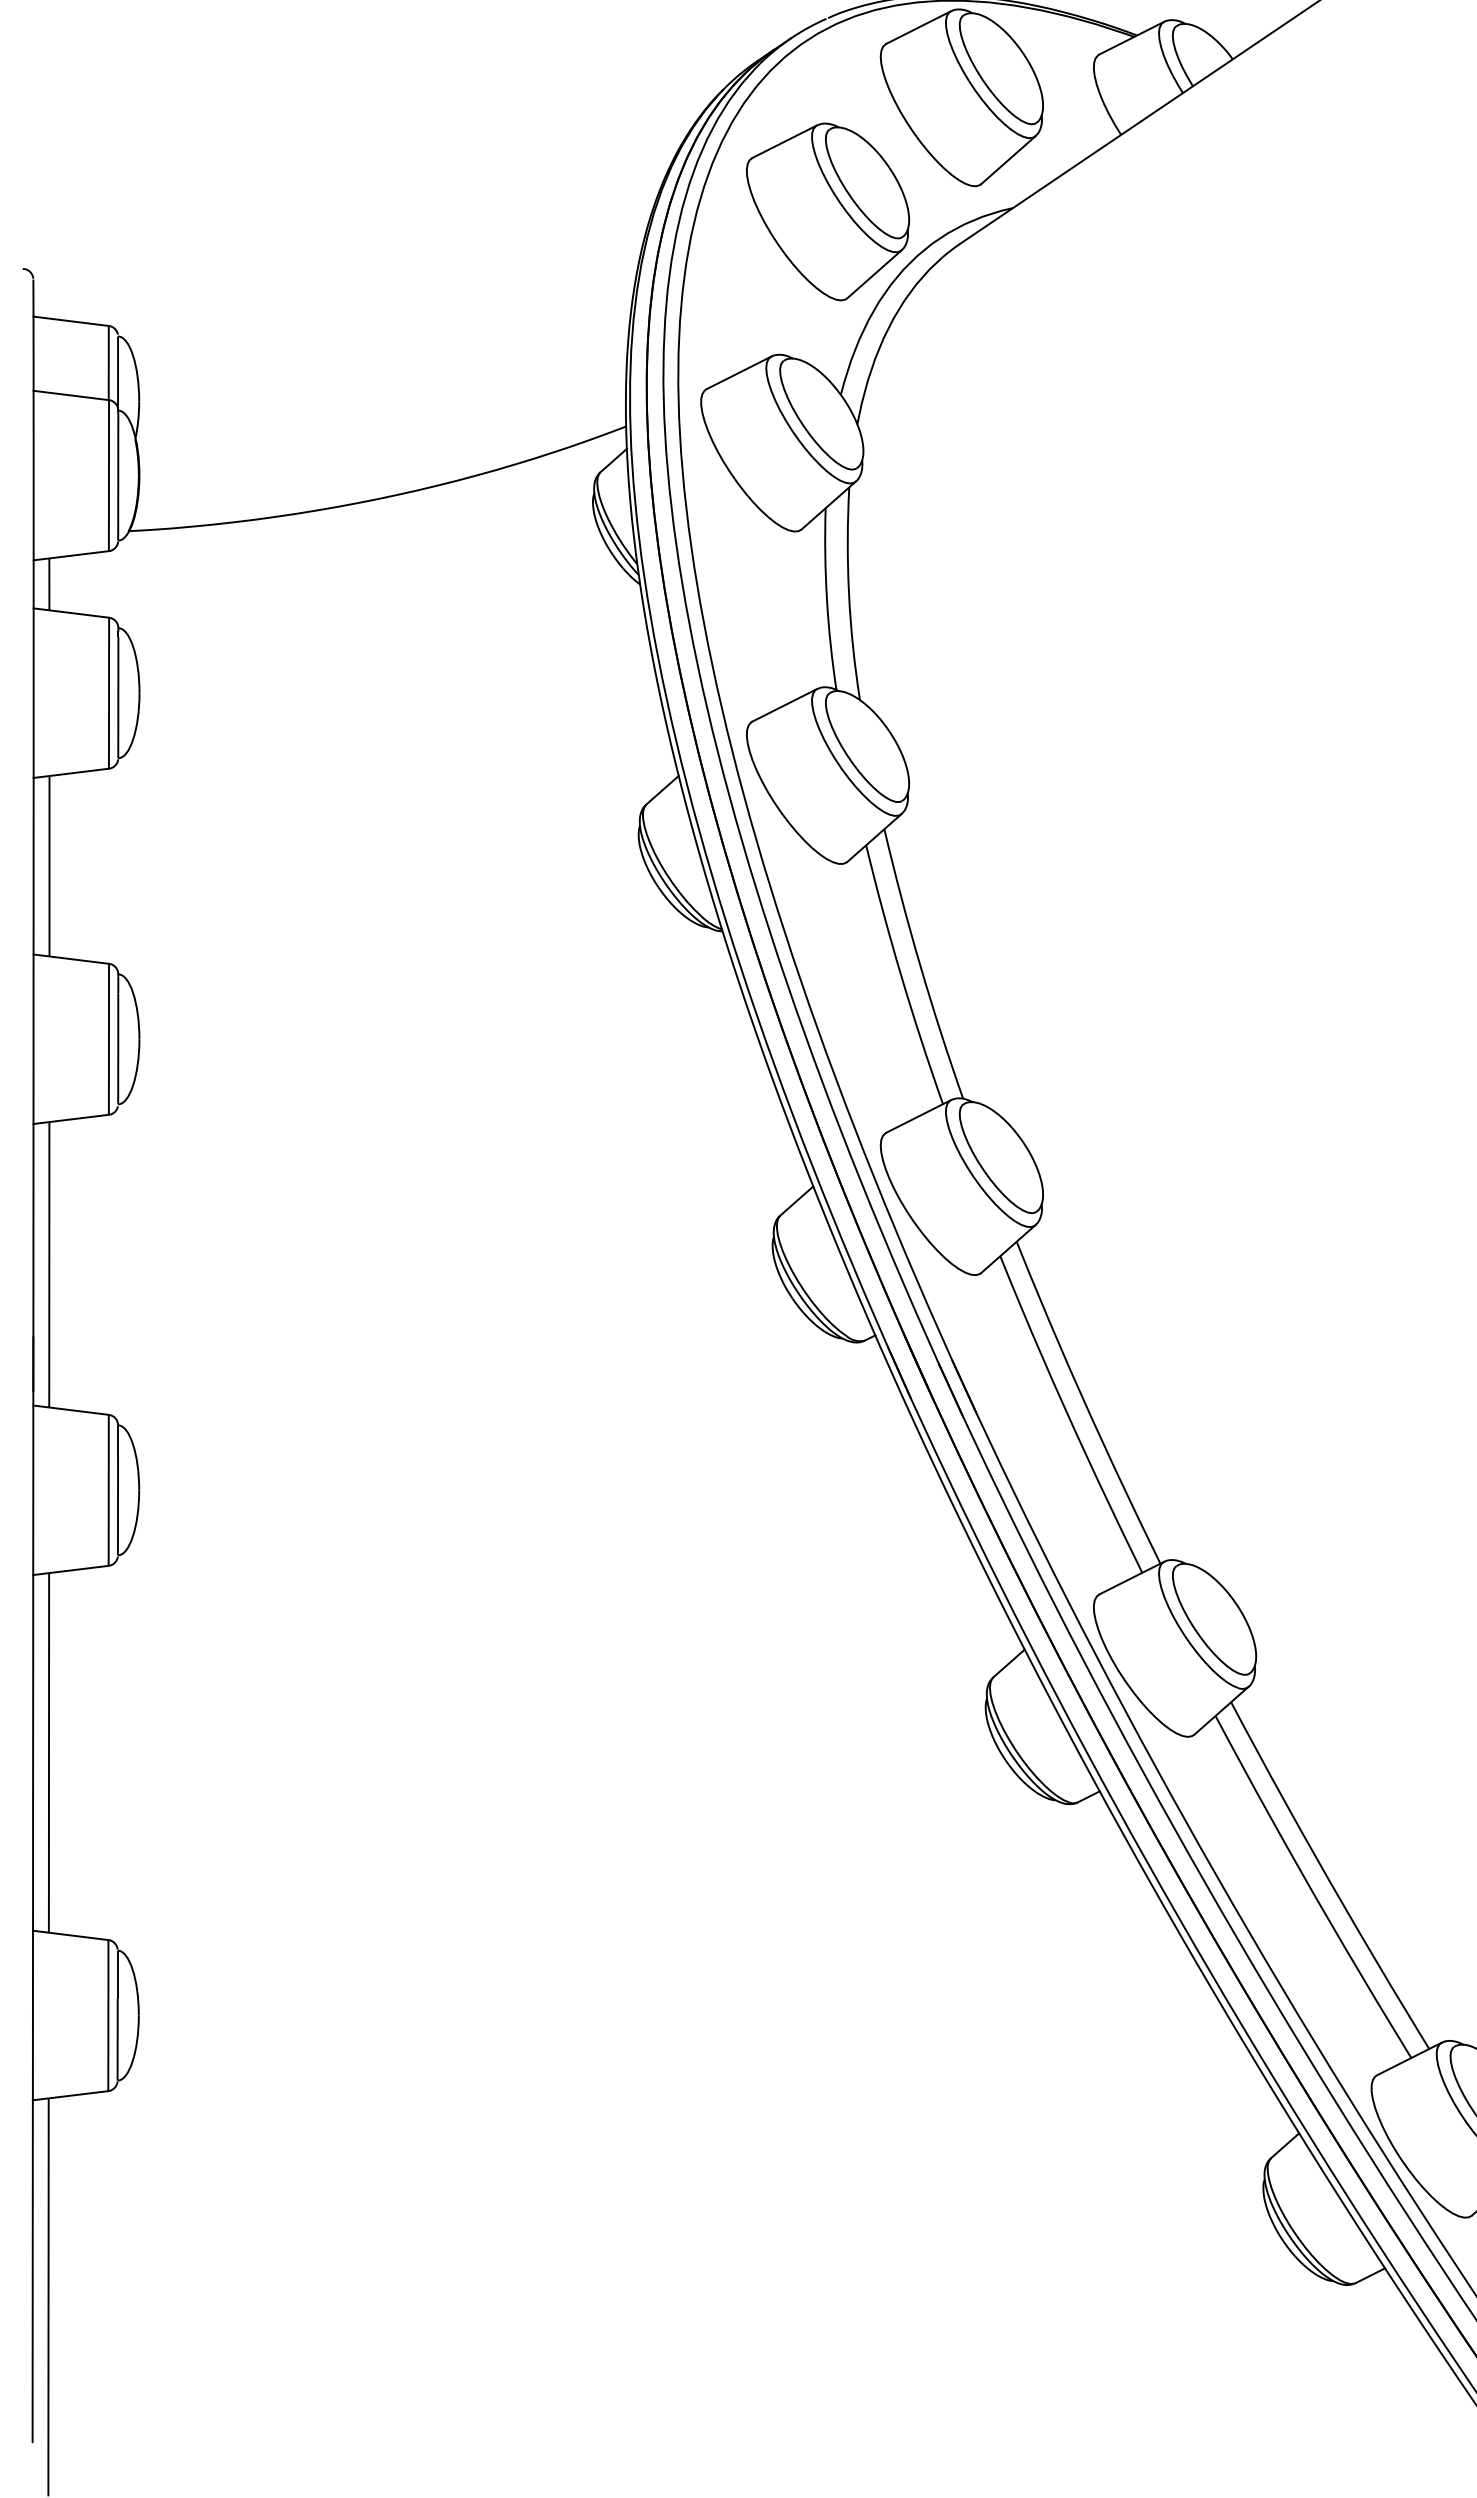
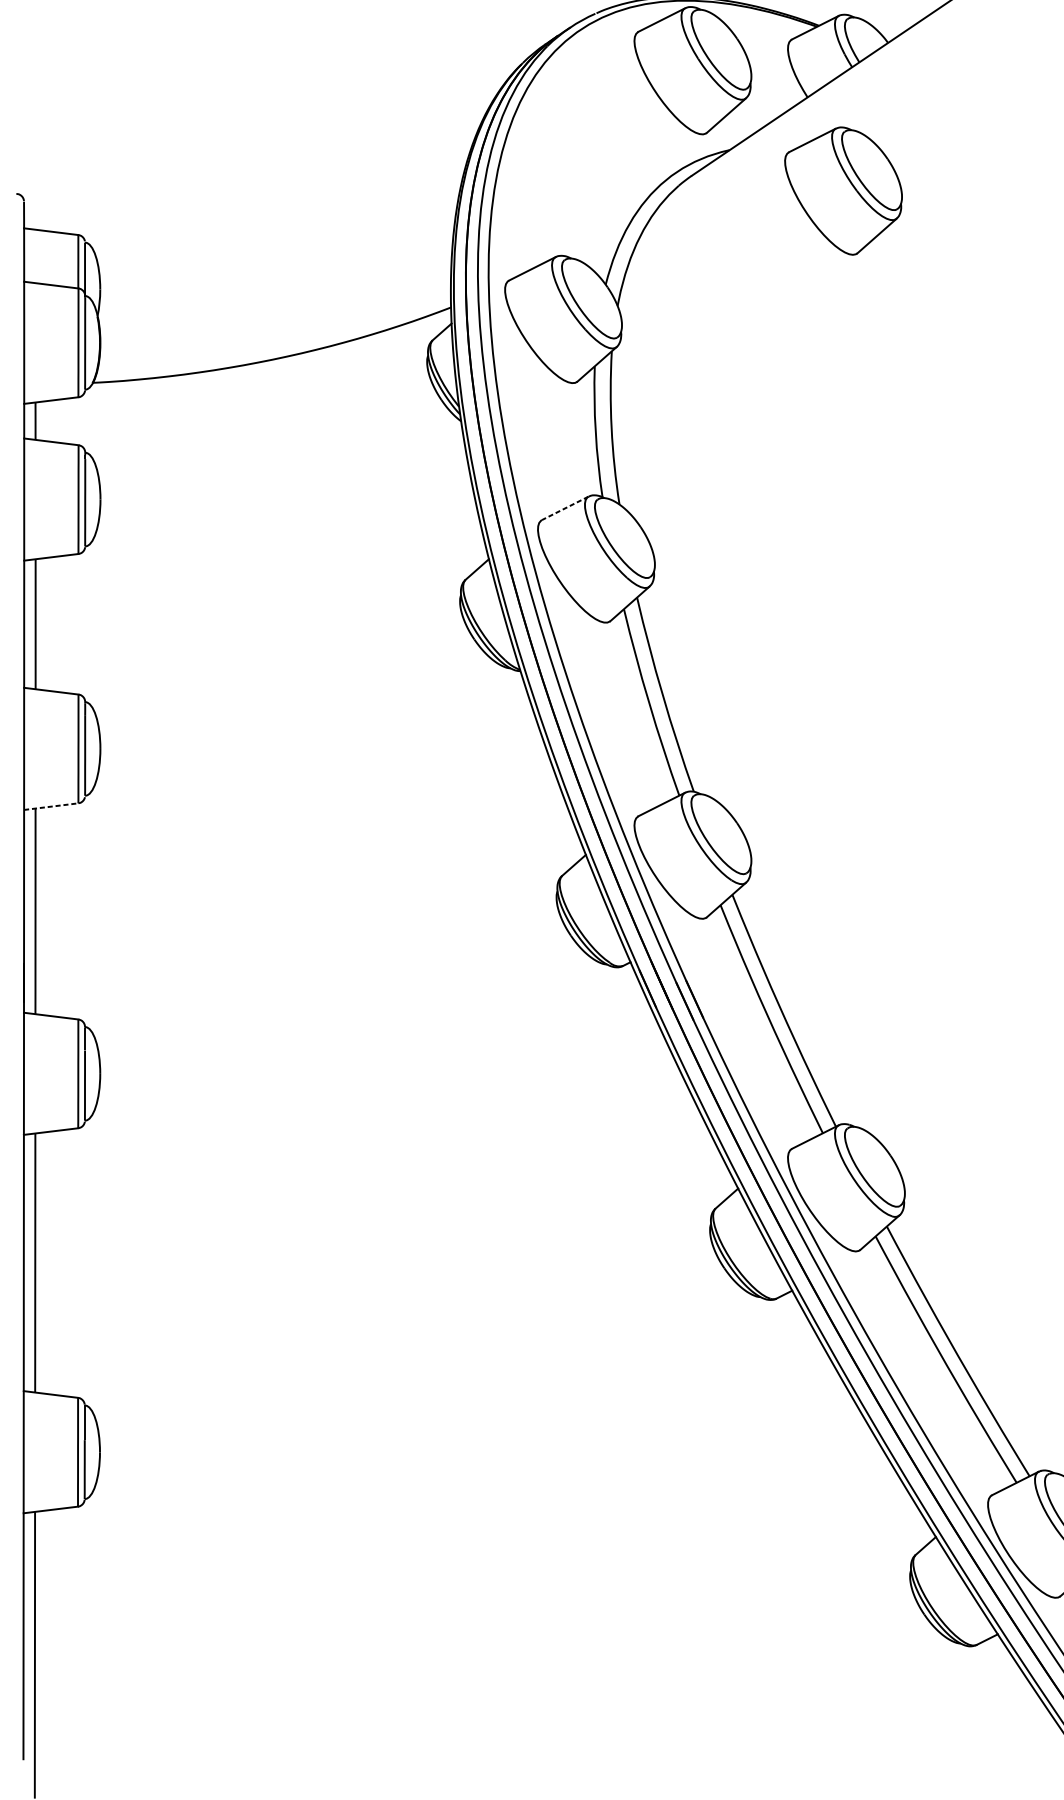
part: (827, 211) -> (843, 190), moved
line: (784, 705) -> (565, 508), solid -> dashed
line: (71, 1119) -> (51, 806), solid -> dashed

